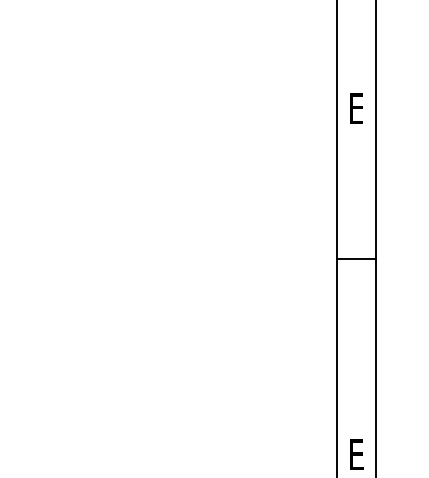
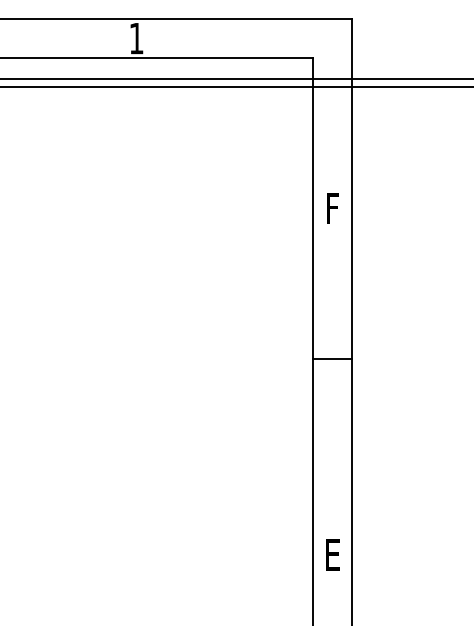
text: (356, 108) -> (332, 208), E -> F

